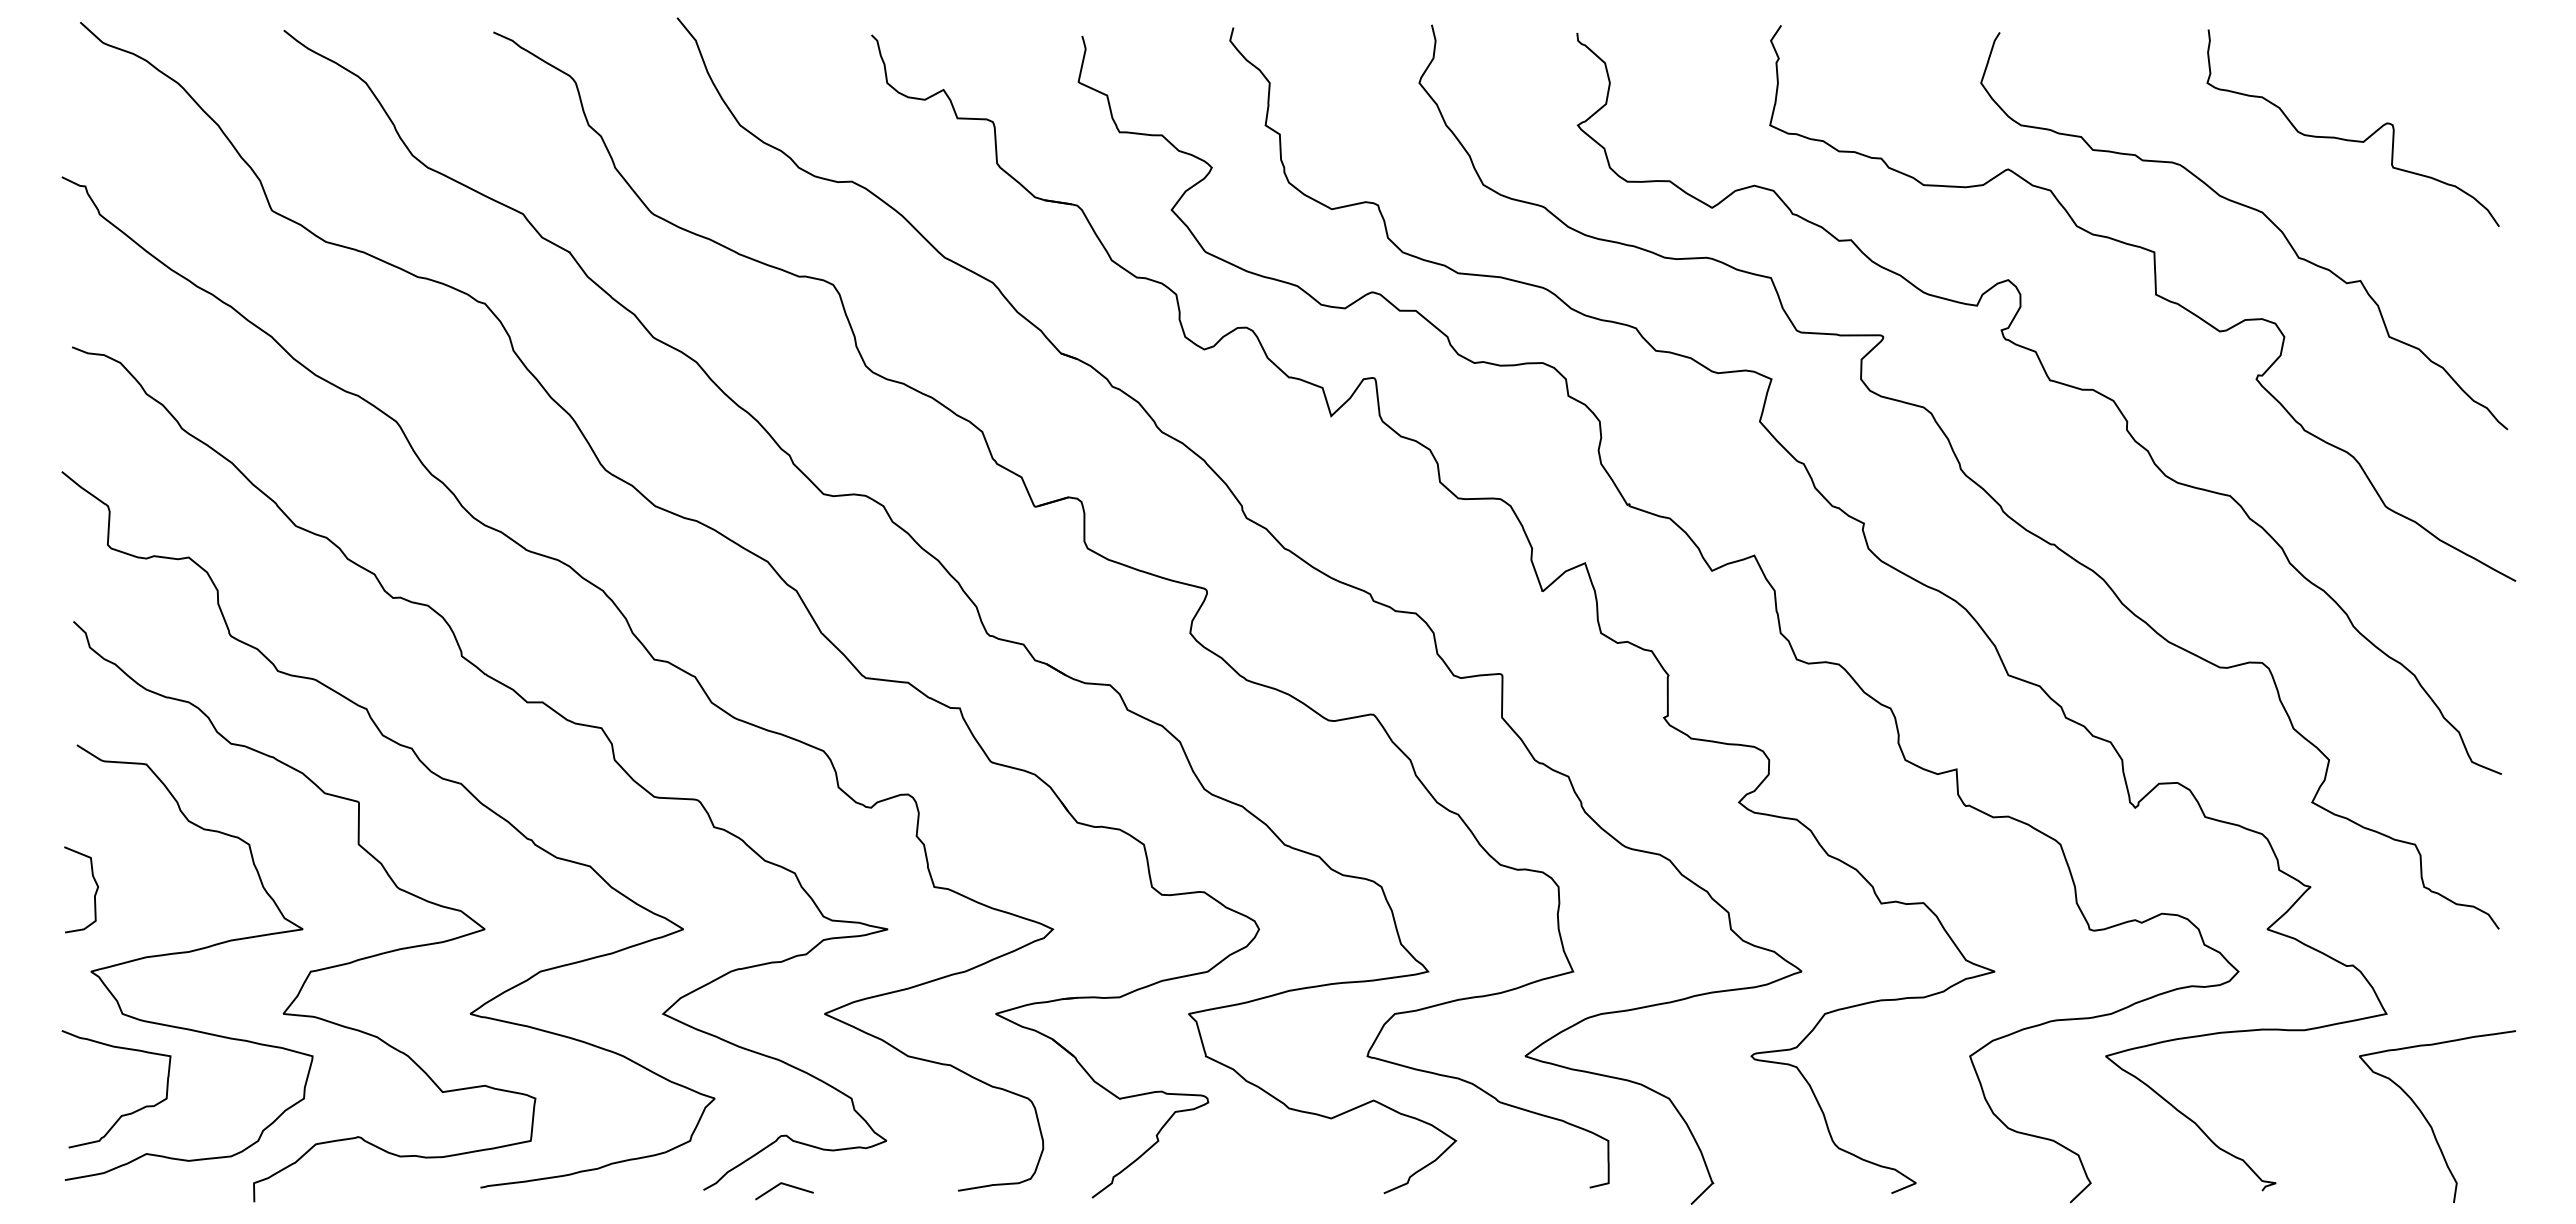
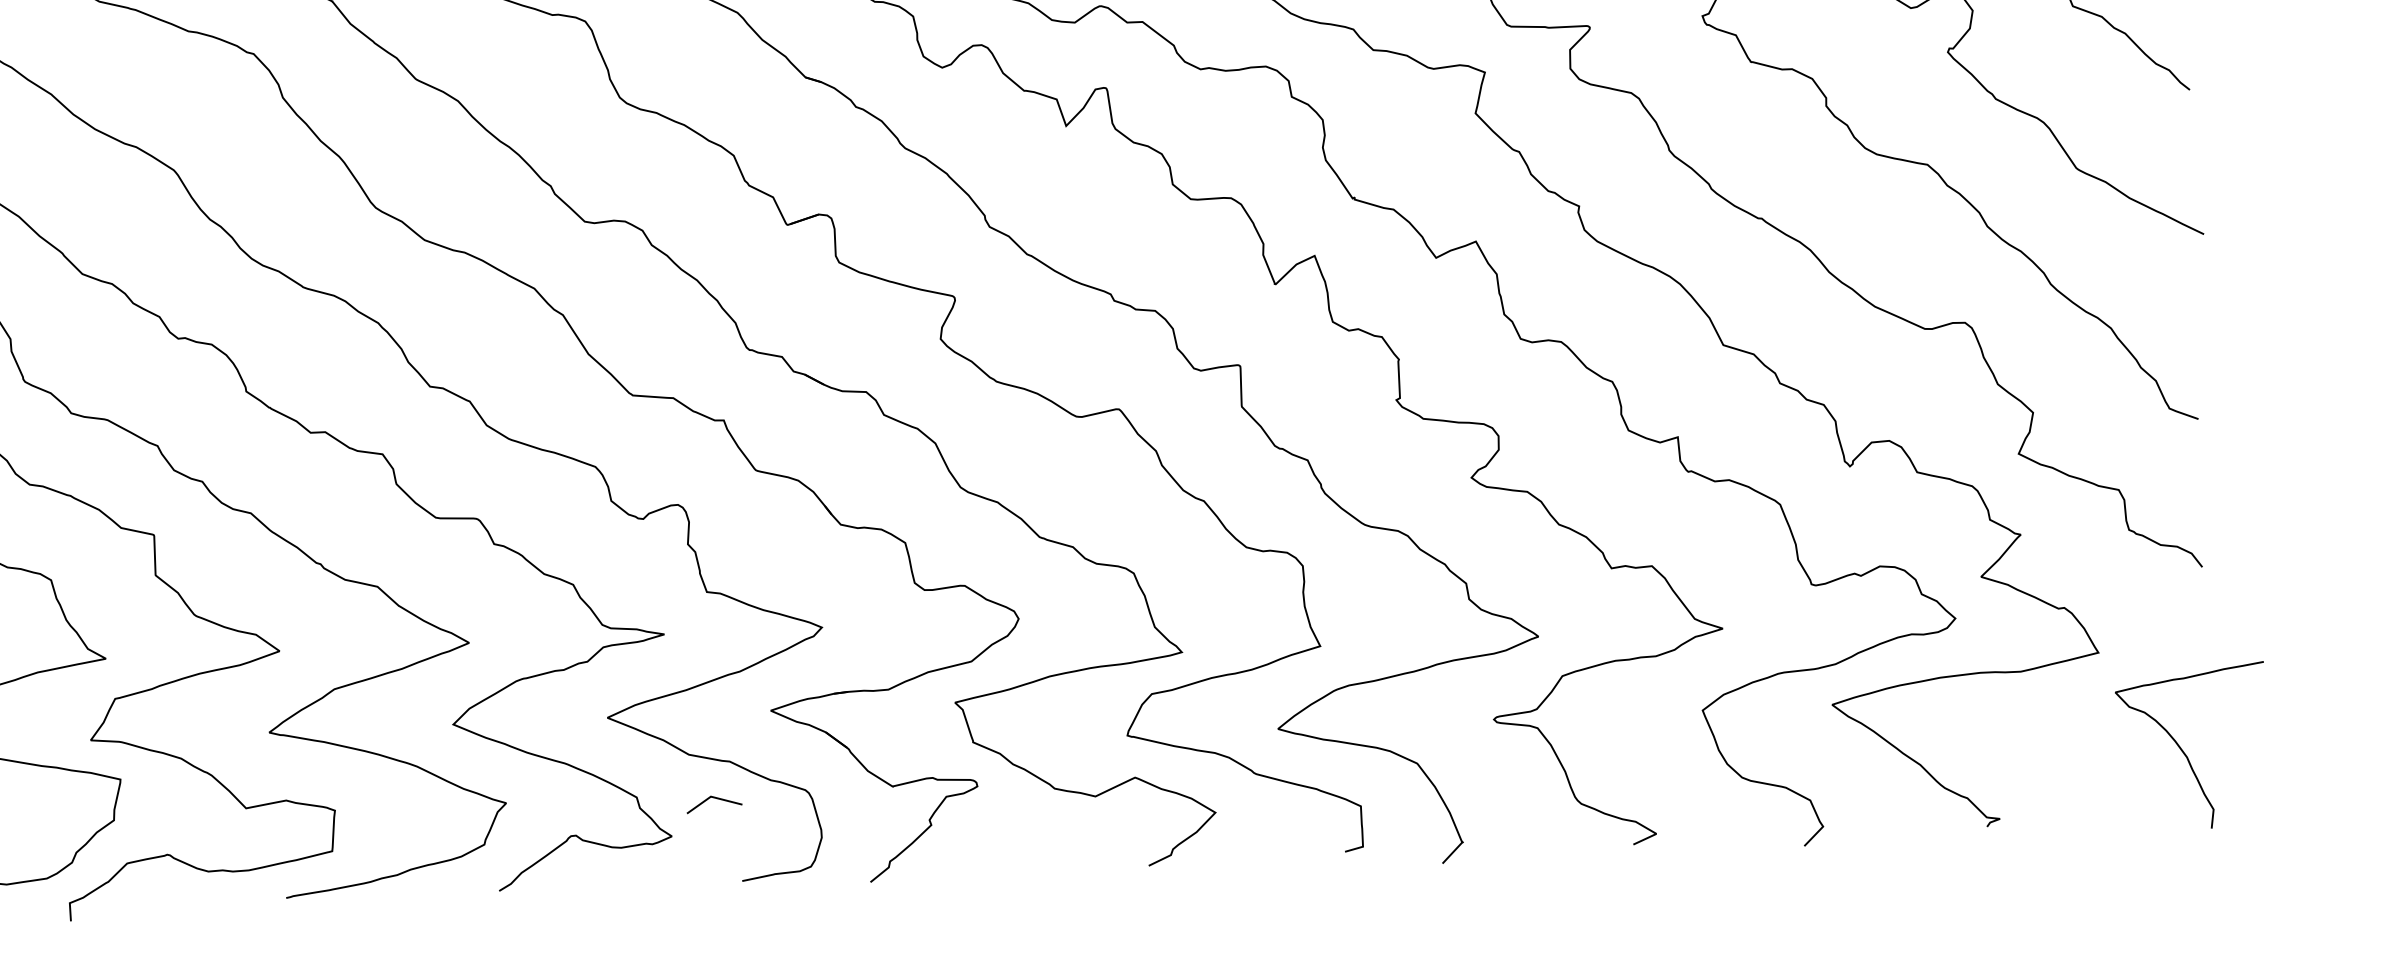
curve: (2429, 1122) -> (2185, 752), moved
curve: (785, 1185) -> (715, 798), moved

